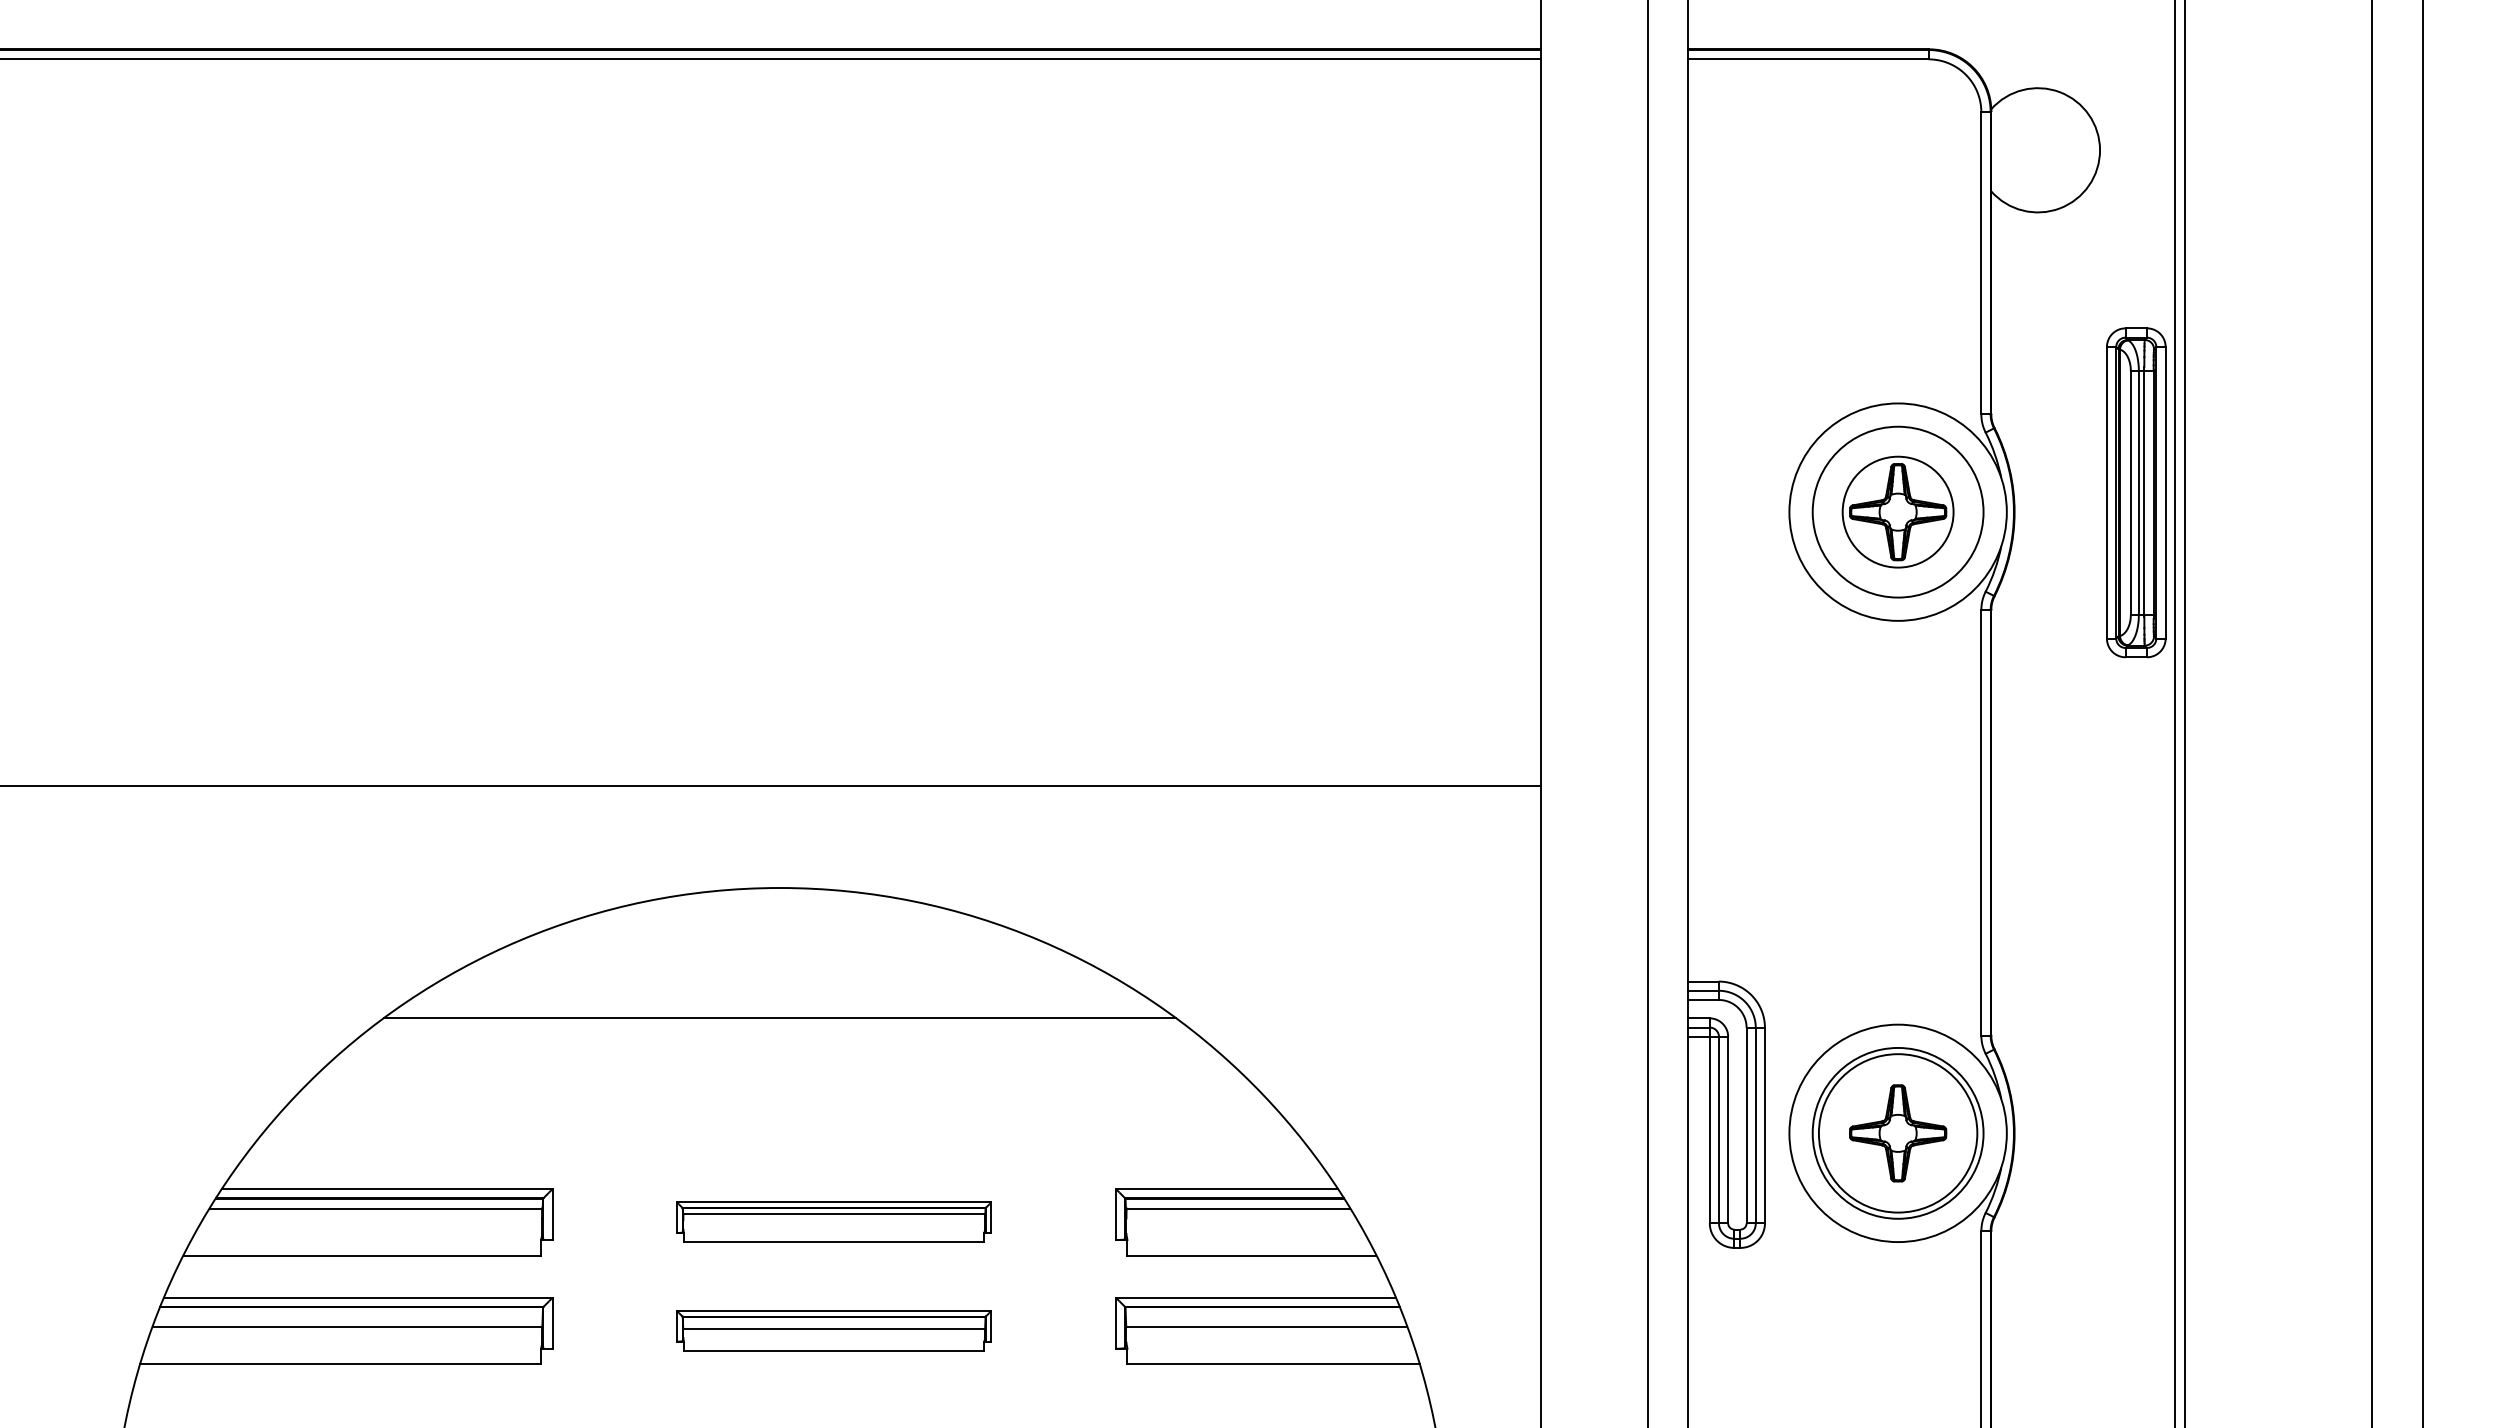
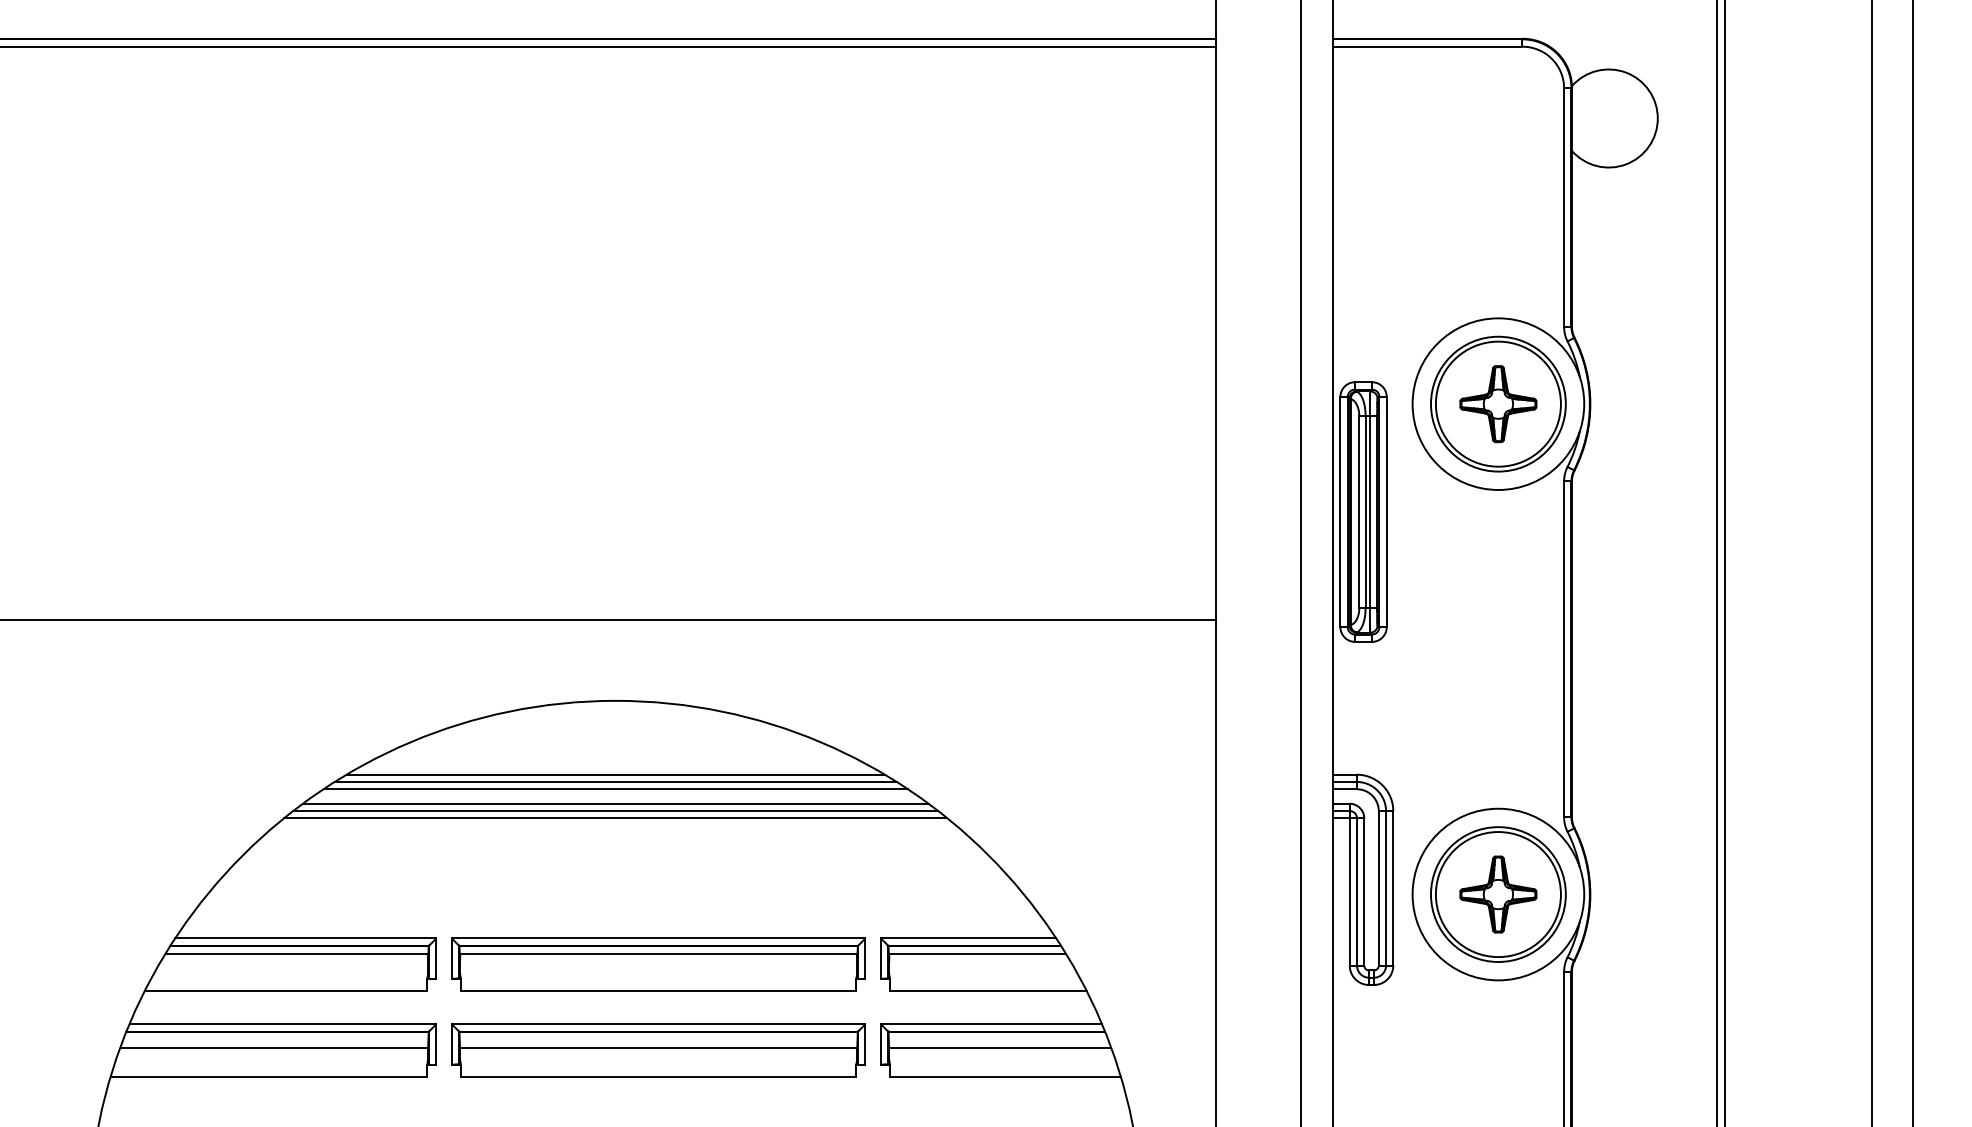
part: (2136, 492) -> (1363, 511), moved
circle: (1897, 511) -> (1497, 403), size x1.43
line: (779, 981) -> (615, 774), added
line: (779, 990) -> (615, 781), added
line: (779, 999) -> (615, 788), added
line: (779, 1027) -> (615, 810), added
line: (779, 1036) -> (615, 818), added
part: (833, 1222) -> (658, 964), size x1.67
part: (833, 1330) -> (658, 1050), size x1.67

